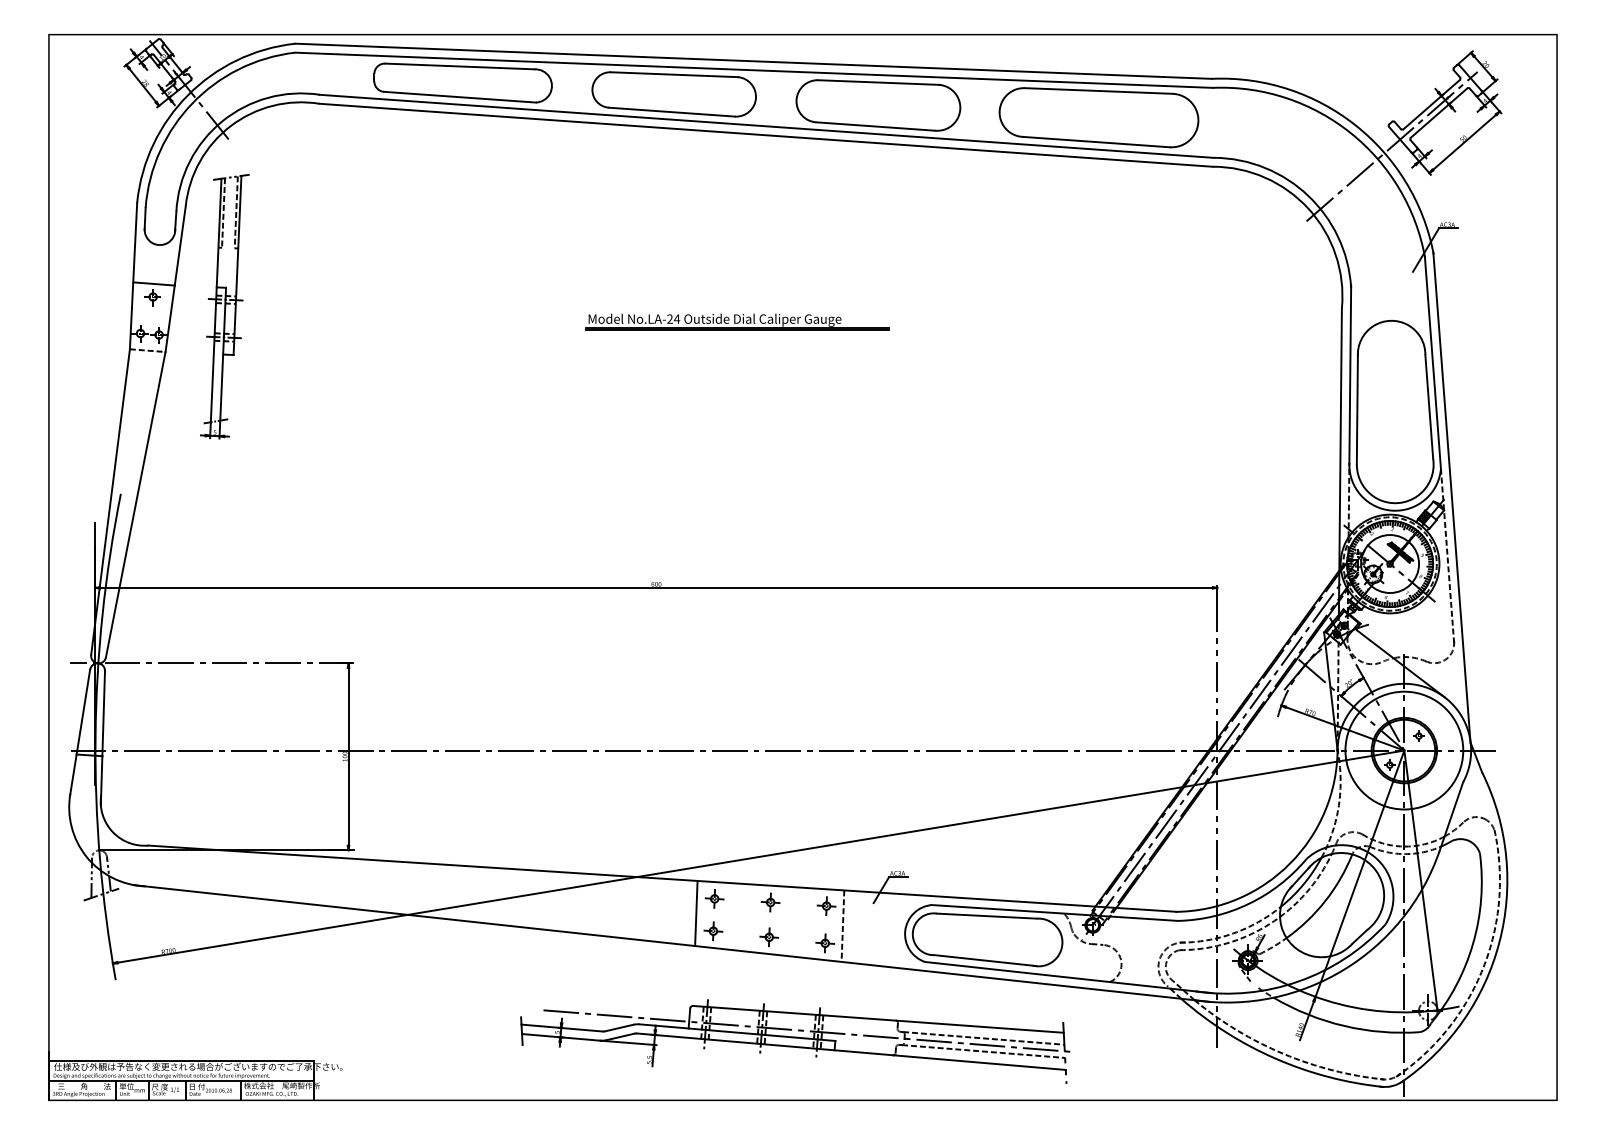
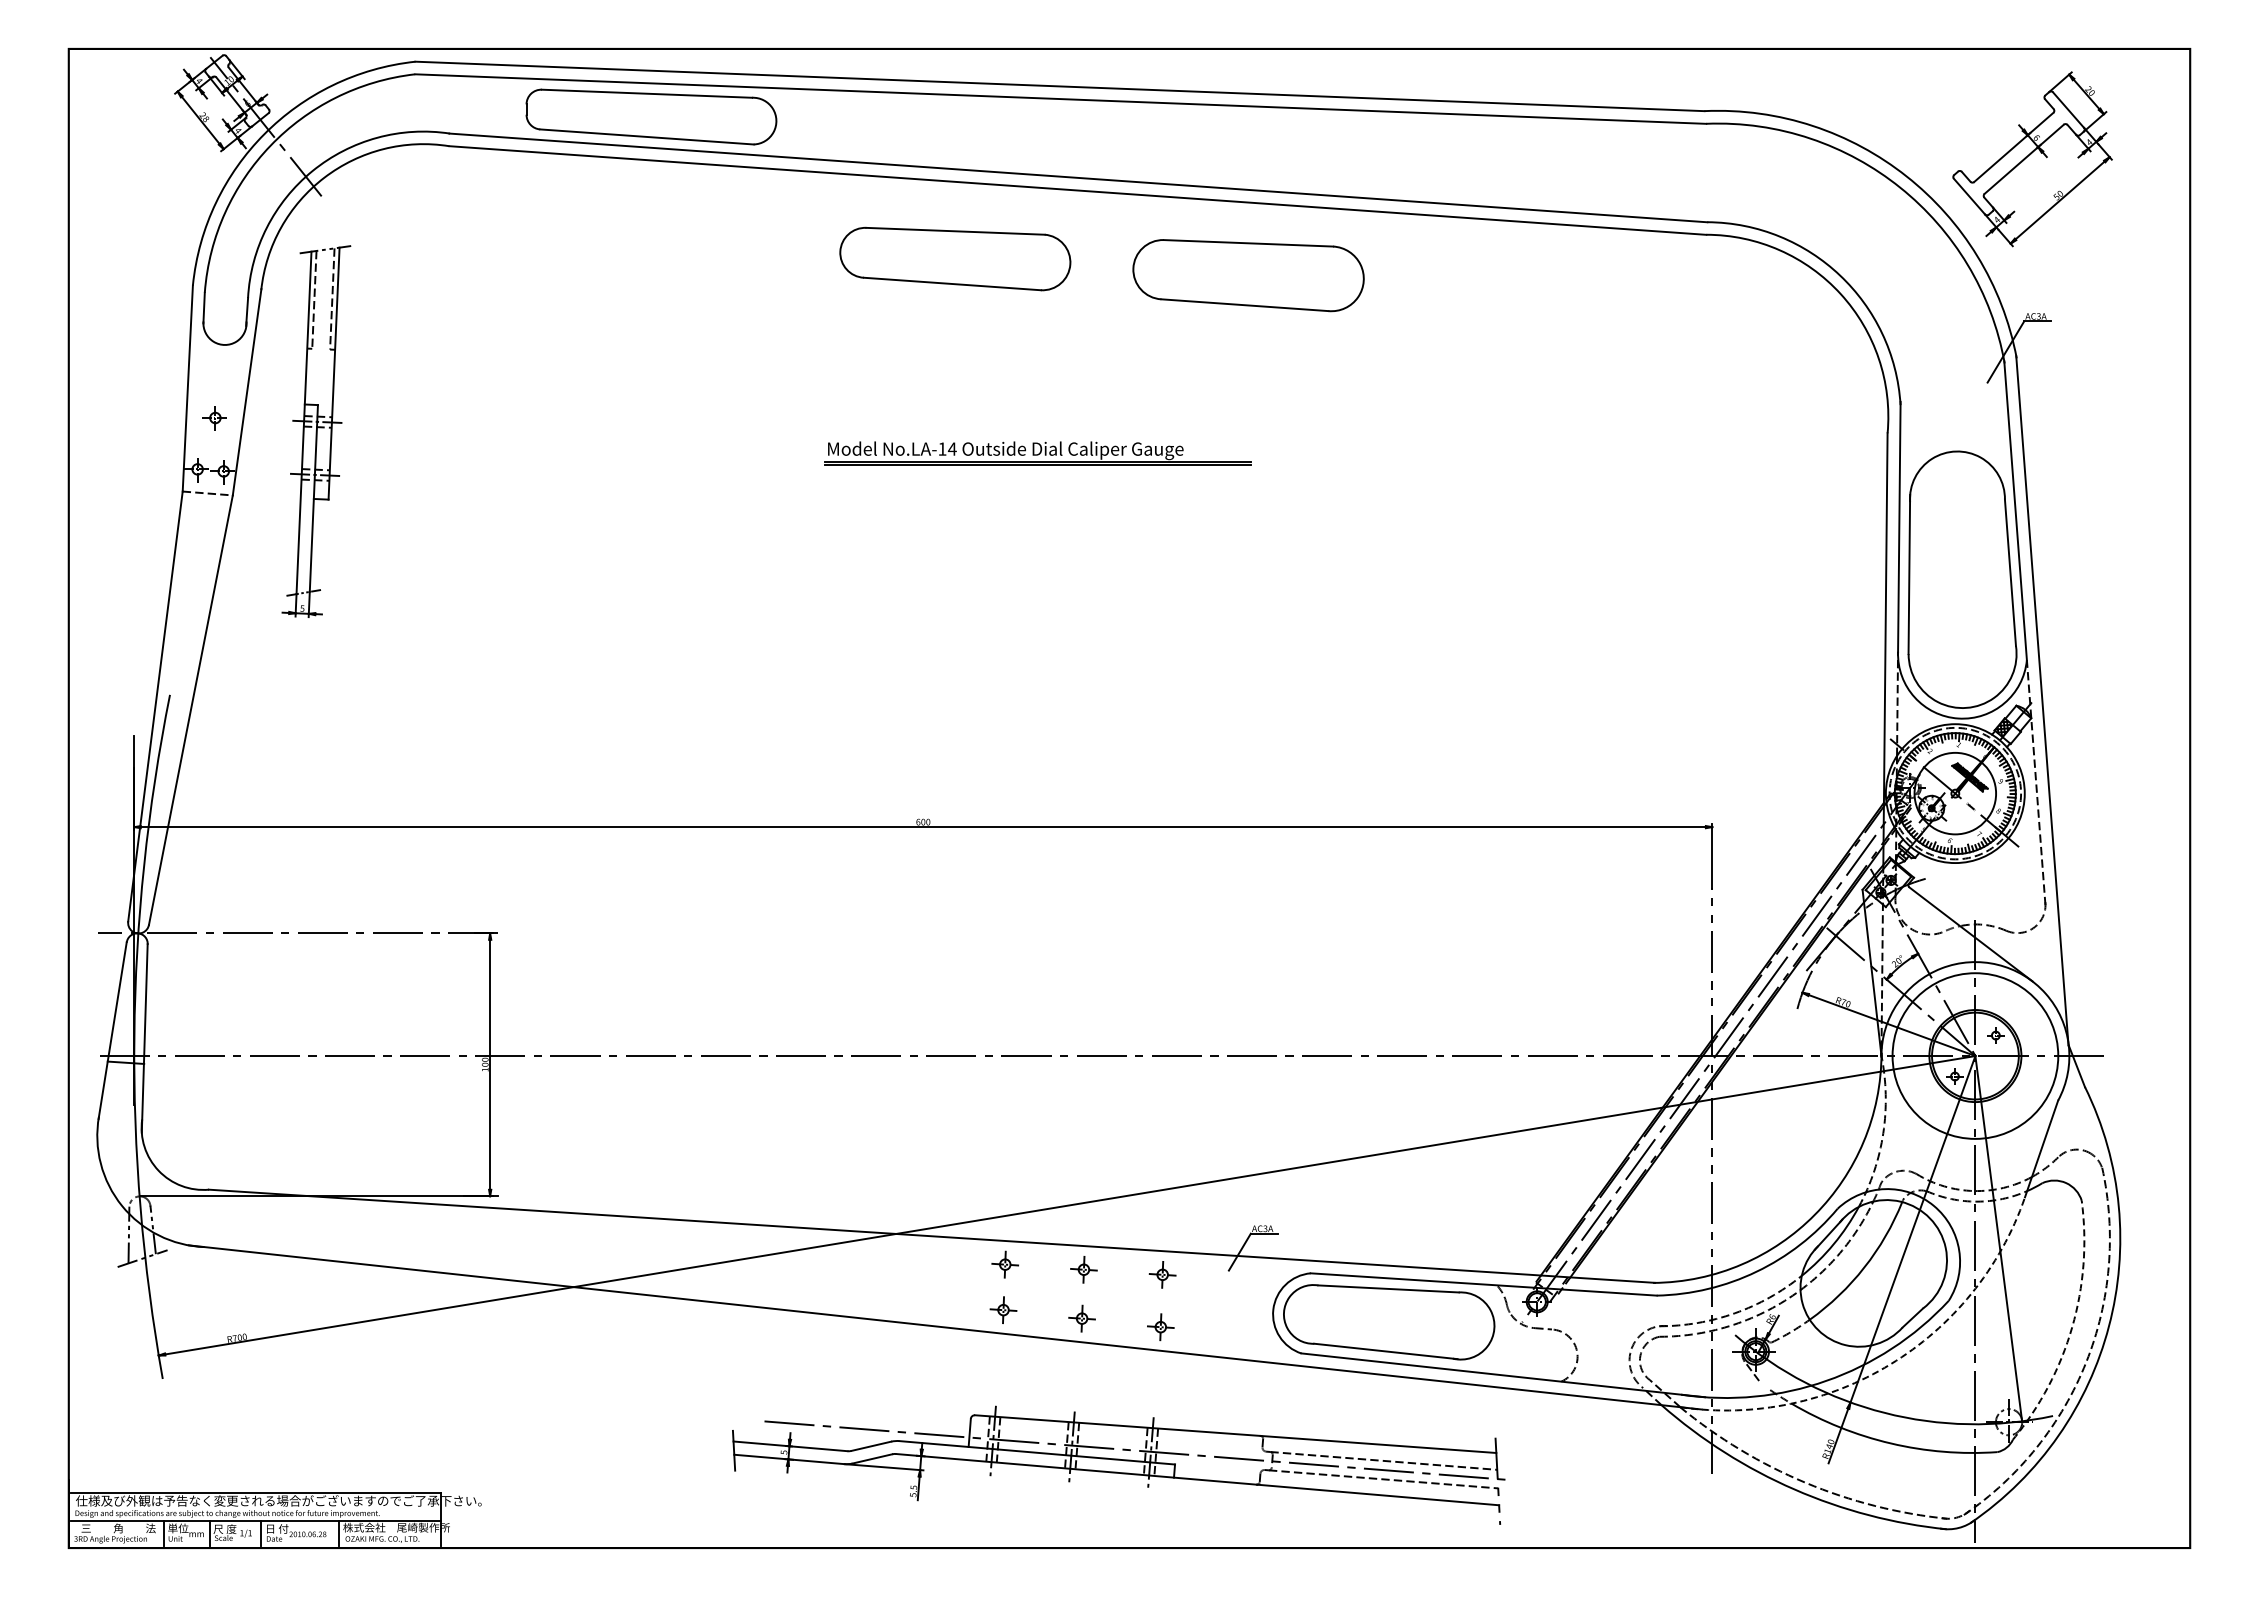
part: (674, 94) -> (955, 258), moved
part: (878, 105) -> (1248, 275), moved
part: (1098, 117) -> (1545, 165), removed
line: (1391, 146) -> (1957, 206), removed
line: (153, 283) -> (216, 399), removed
text: (670, 318) -> (942, 448), No.LA-24 -> No.LA-14
line: (696, 912) -> (979, 1284), removed
line: (842, 925) -> (1185, 1302), removed
arc: (1473, 943) -> (2072, 1327), solid -> dashed
arc: (1343, 969) -> (1890, 1364), solid -> dashed

